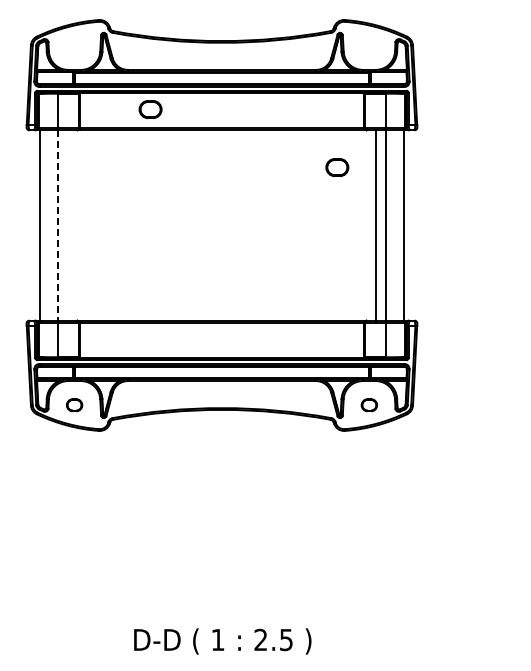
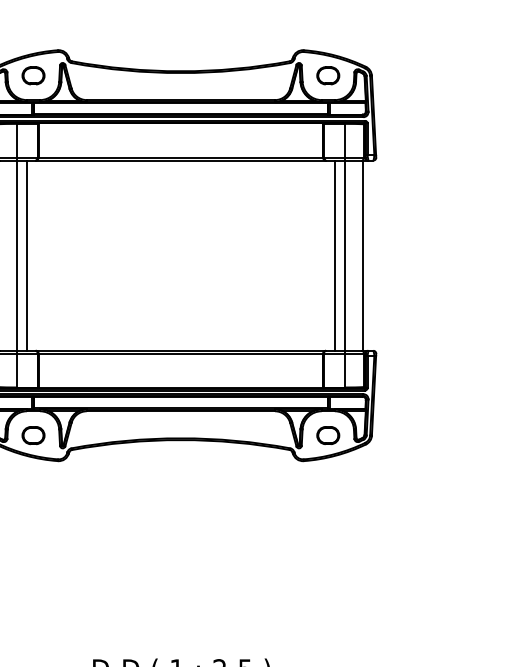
part: (150, 109) -> (33, 75), moved
part: (337, 167) -> (328, 75), moved
line: (57, 225) -> (16, 255), dashed -> solid
line: (68, 225) -> (27, 255), added
part: (74, 404) -> (33, 434), size x1.43
part: (369, 404) -> (328, 434), size x1.43

